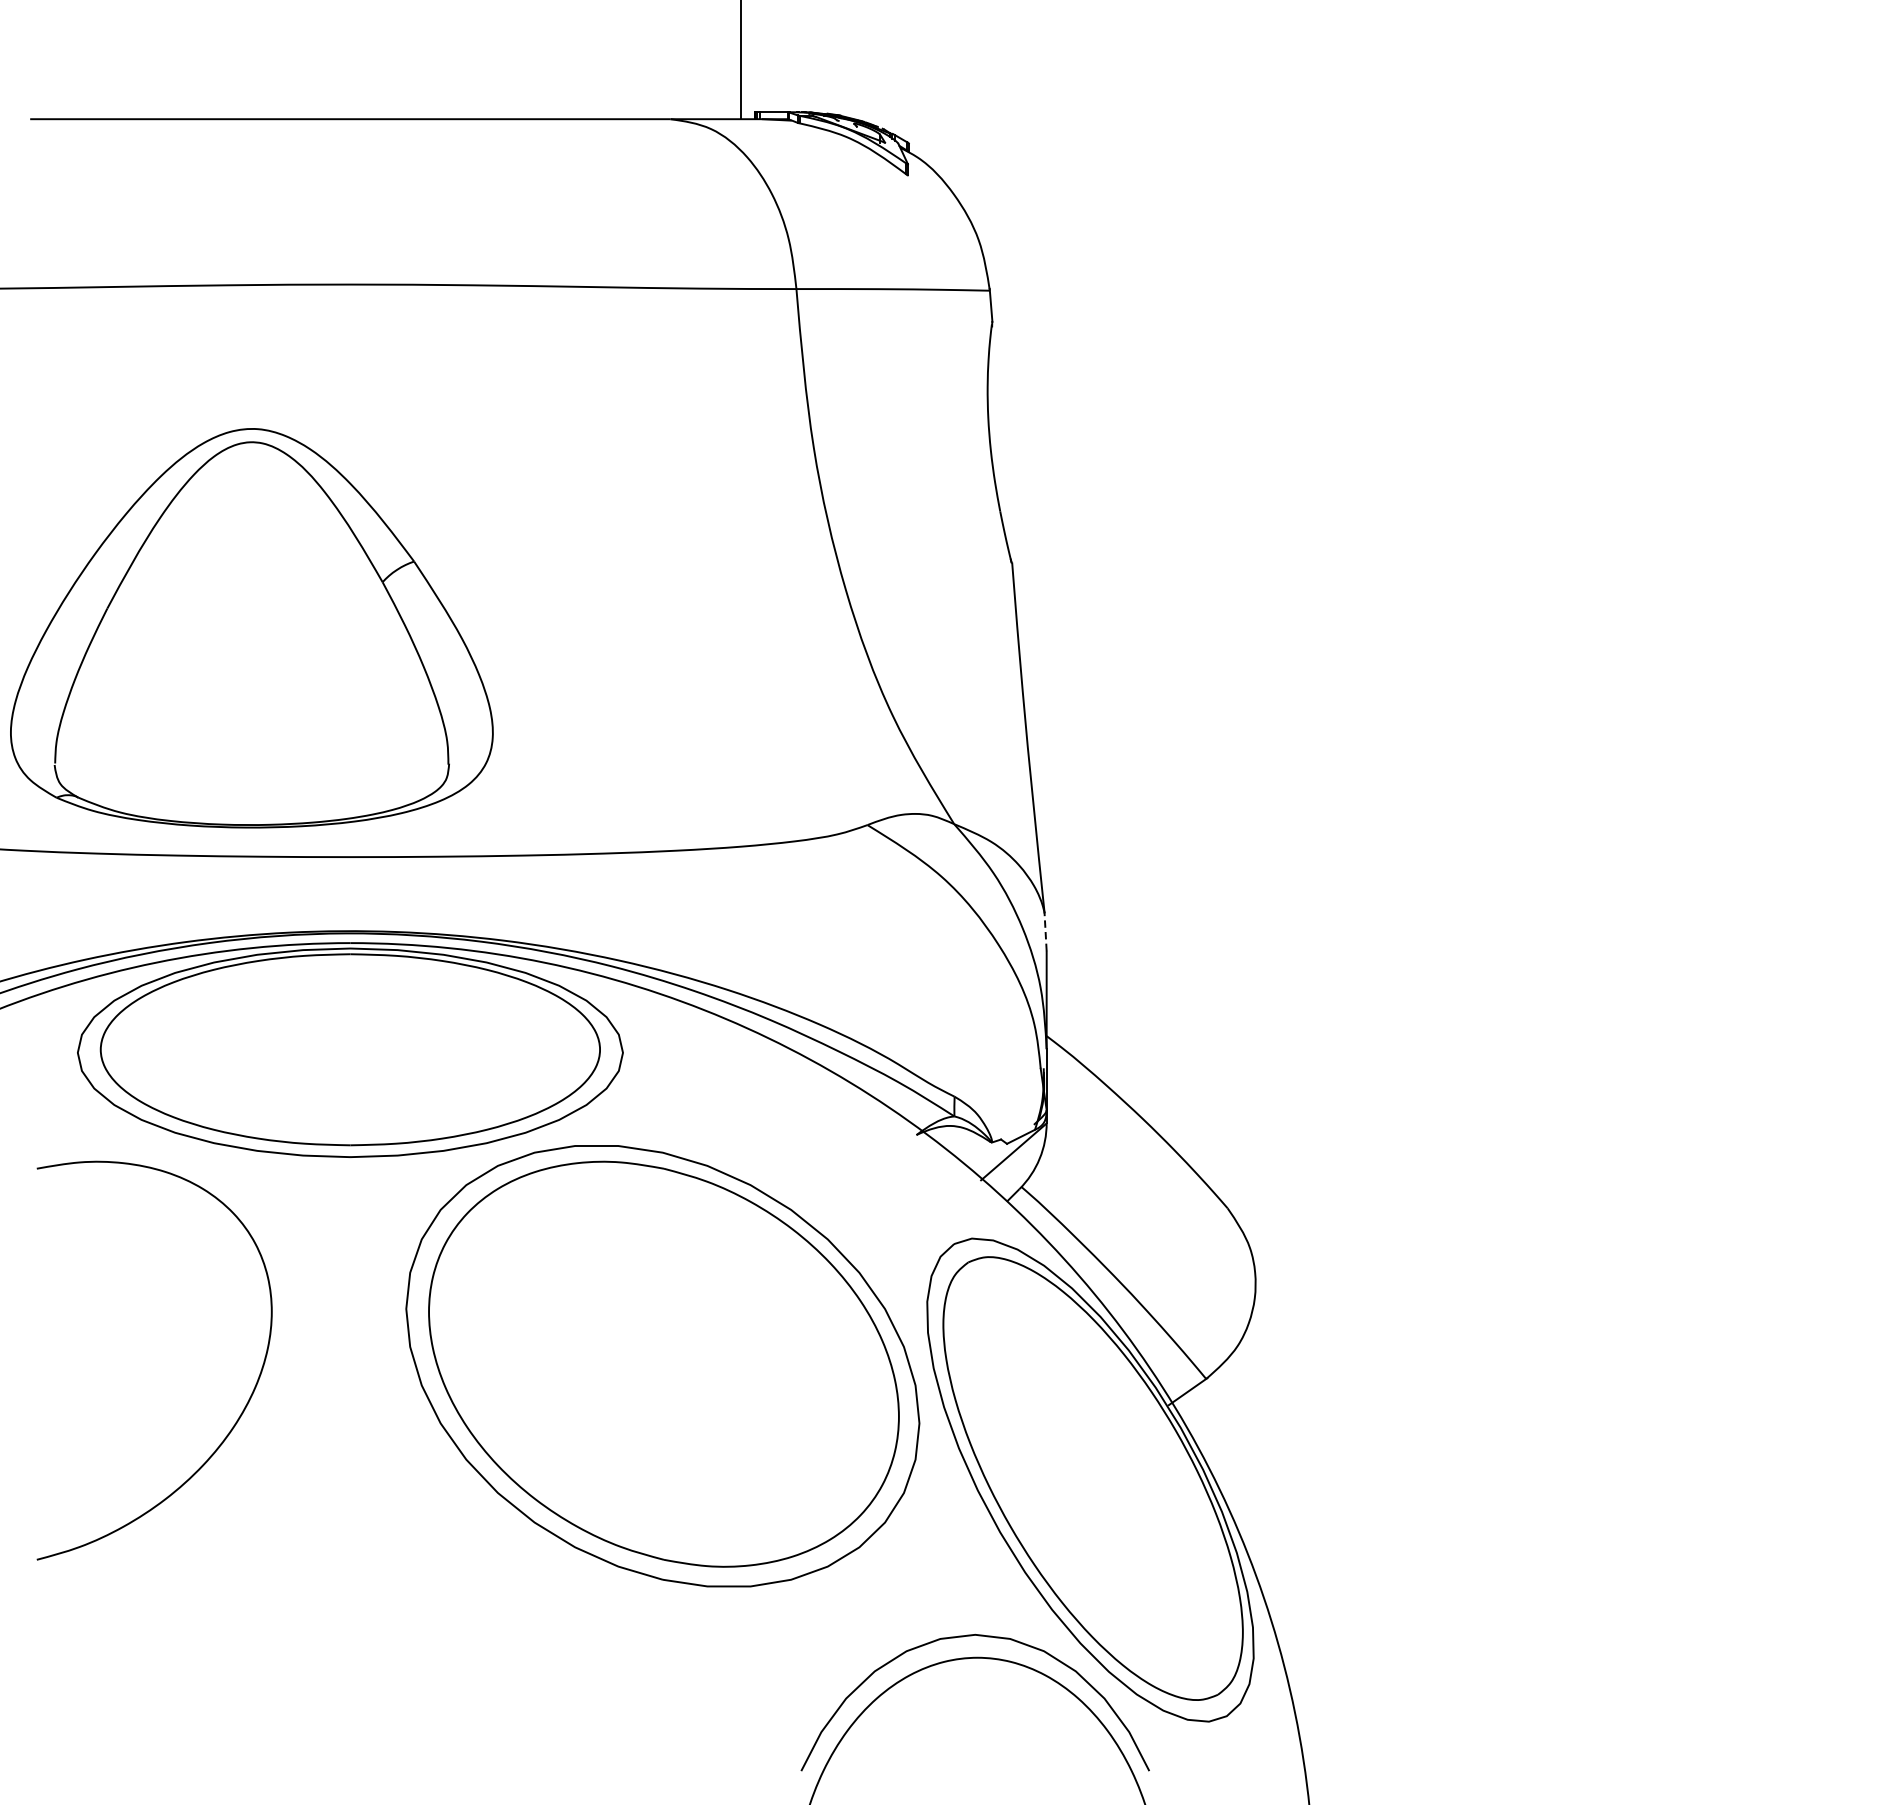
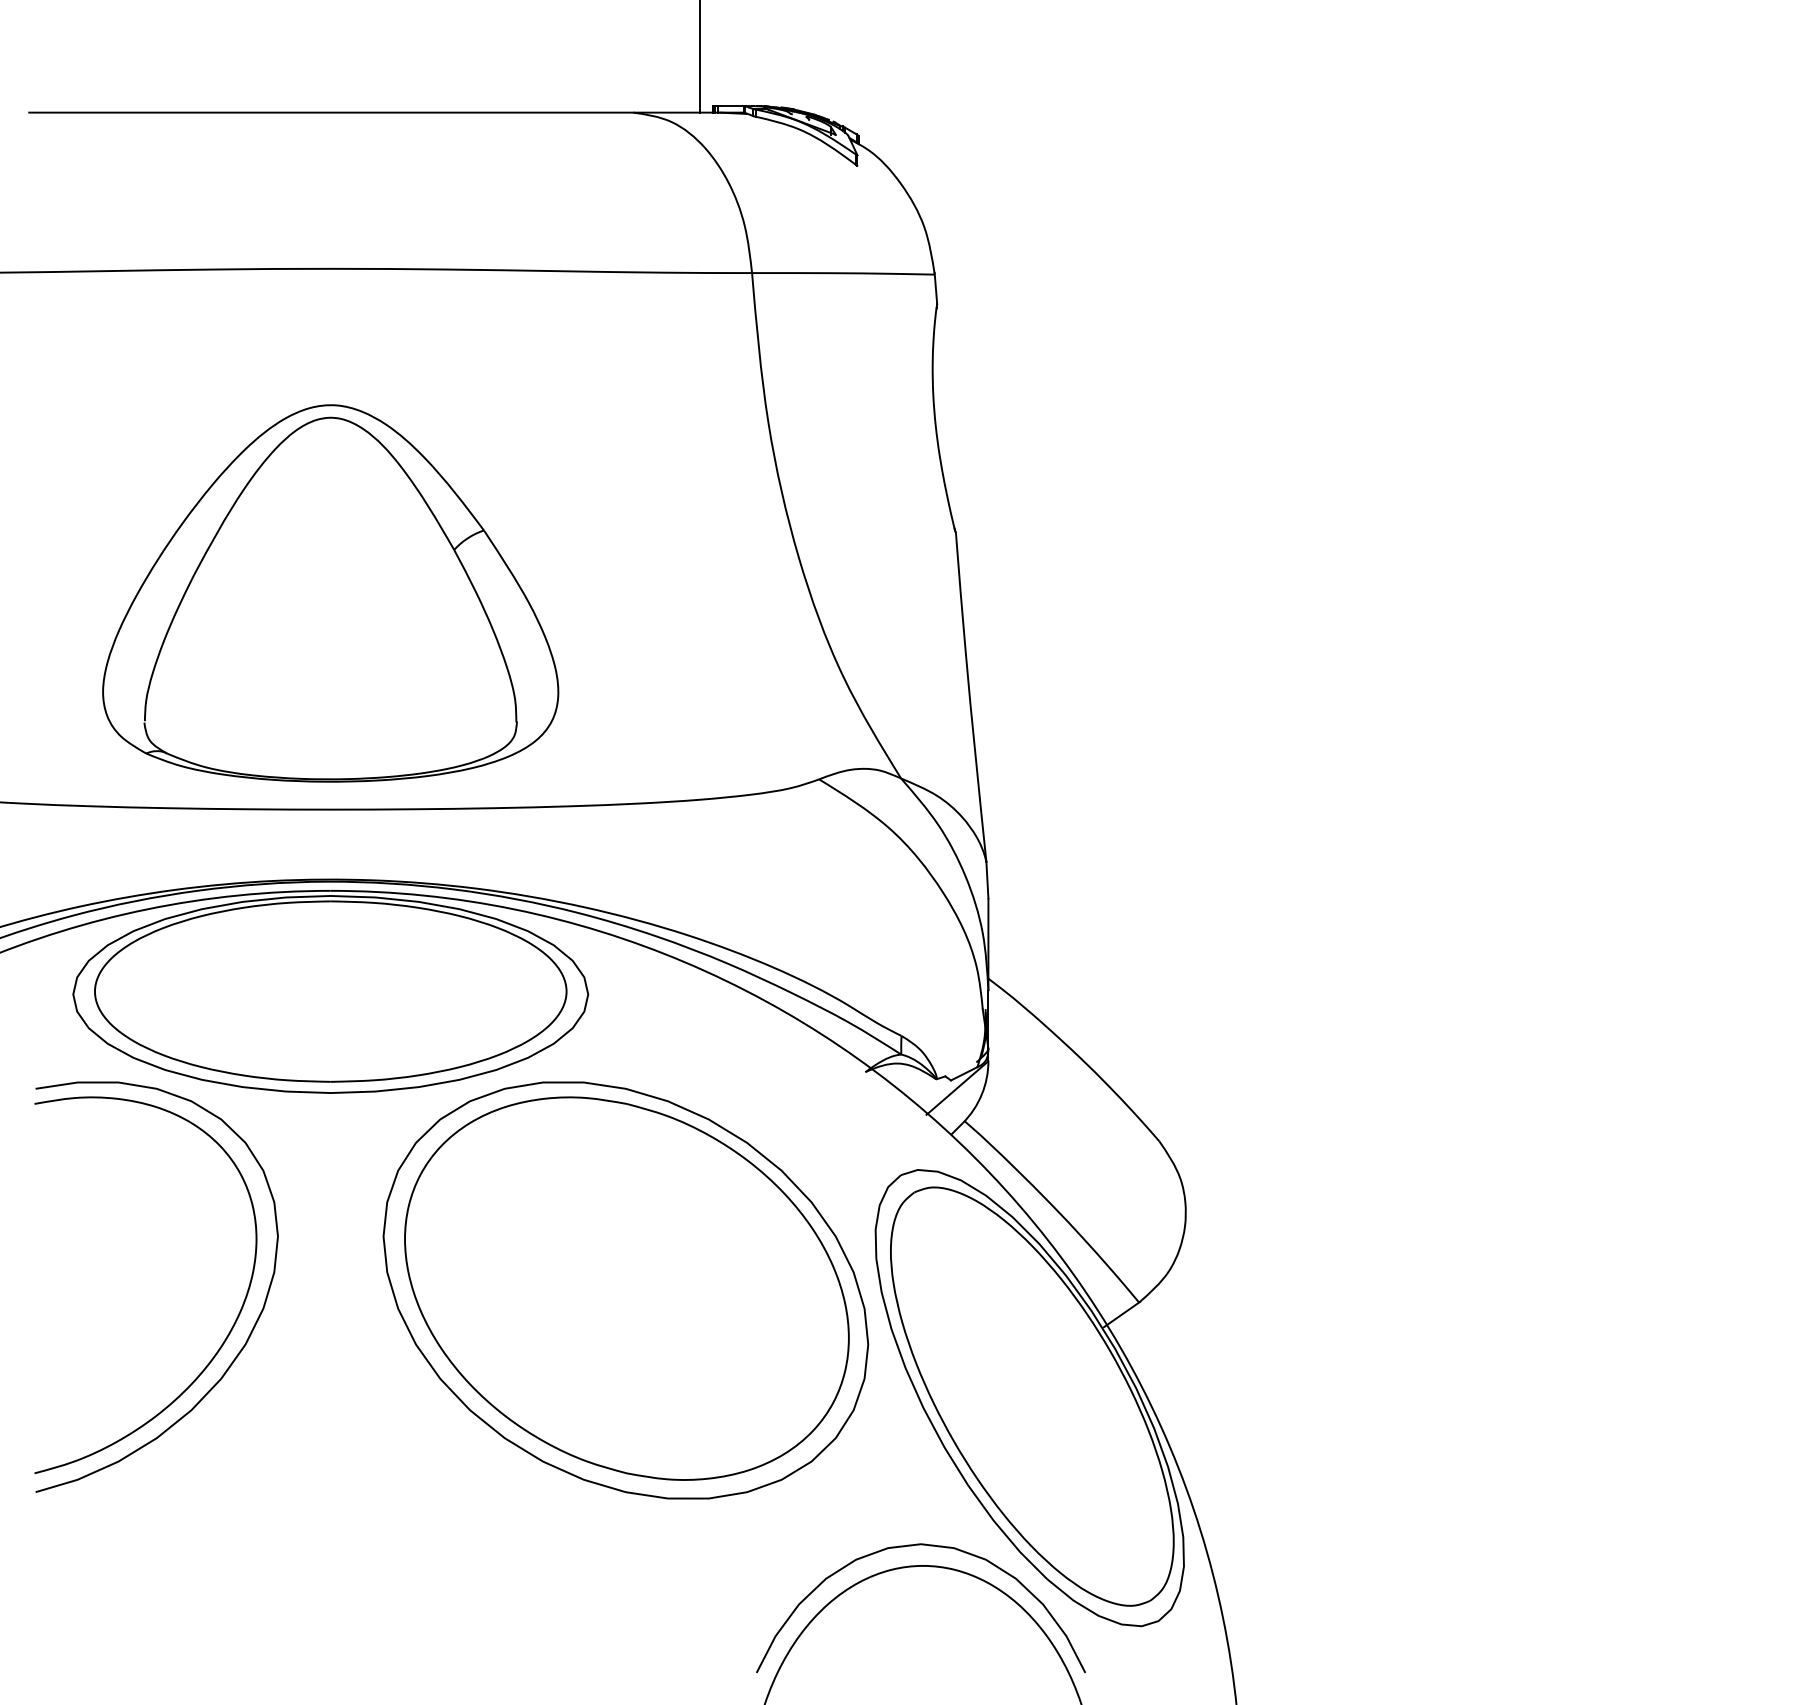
part: (251, 628) -> (330, 593), moved
line: (1045, 931) -> (987, 879), dashed -> solid
curve: (265, 1410) -> (250, 1332), added

